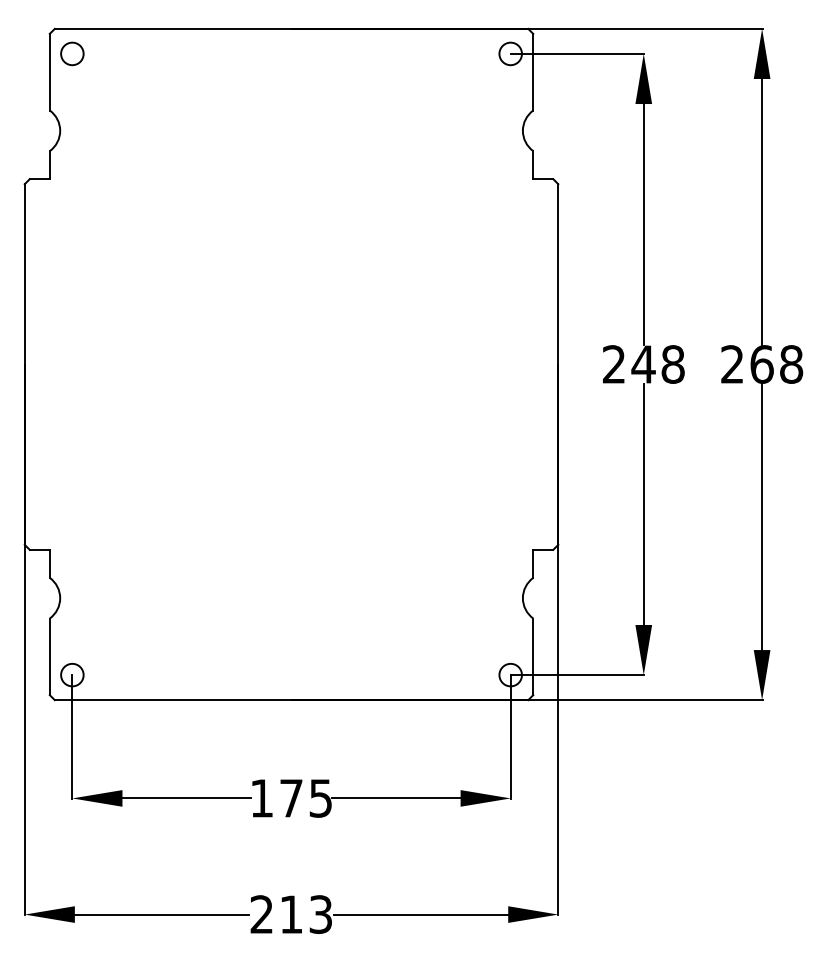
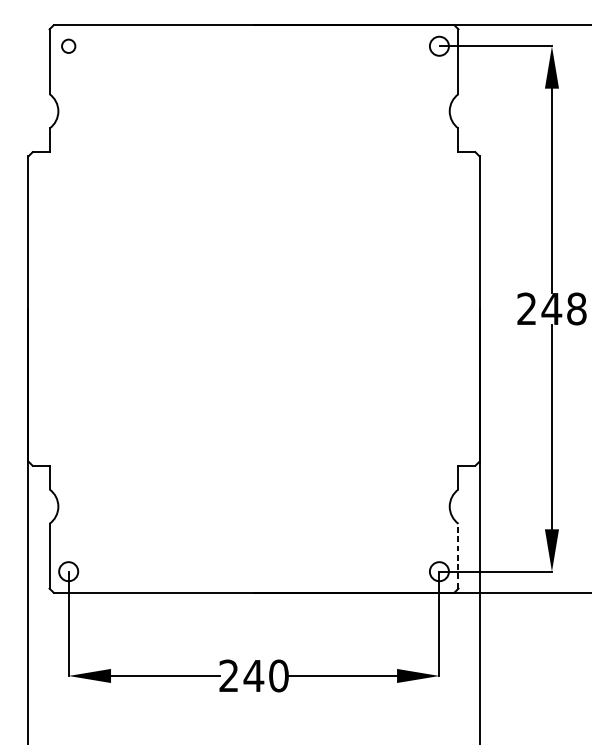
circle: (72, 53) -> (68, 45), size x0.7
line: (533, 656) -> (458, 555), solid -> dashed
text: (291, 798) -> (254, 676), 175 -> 240

